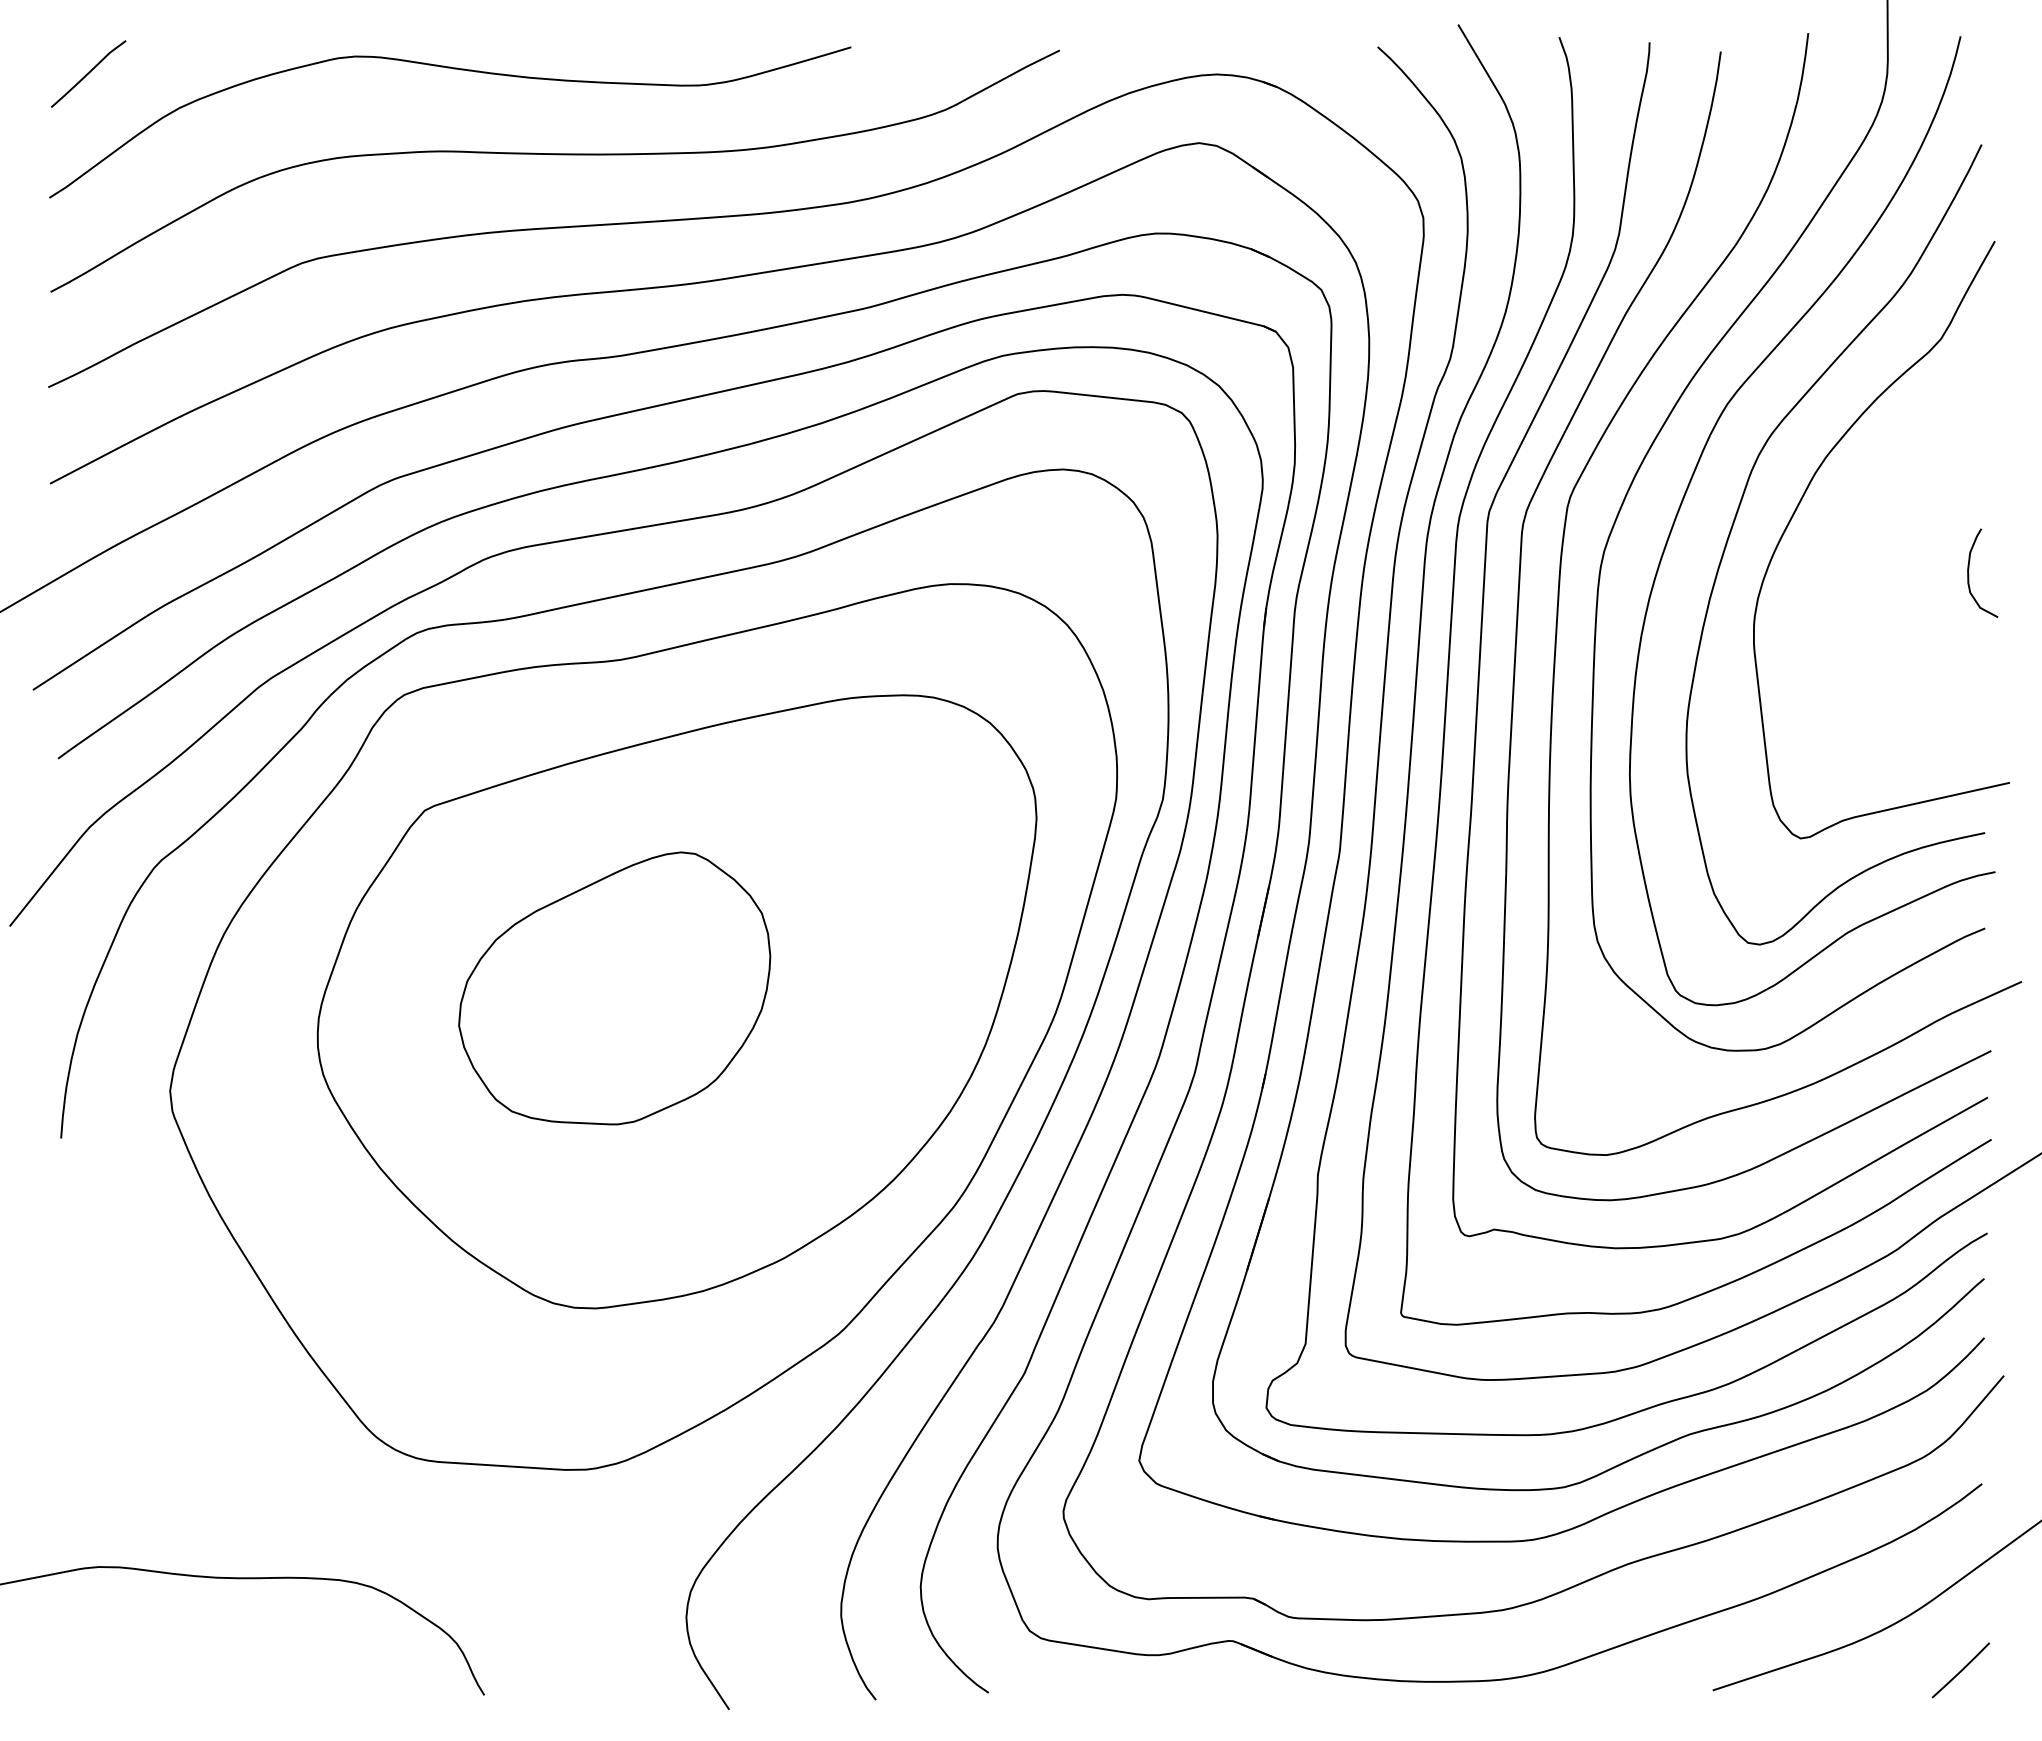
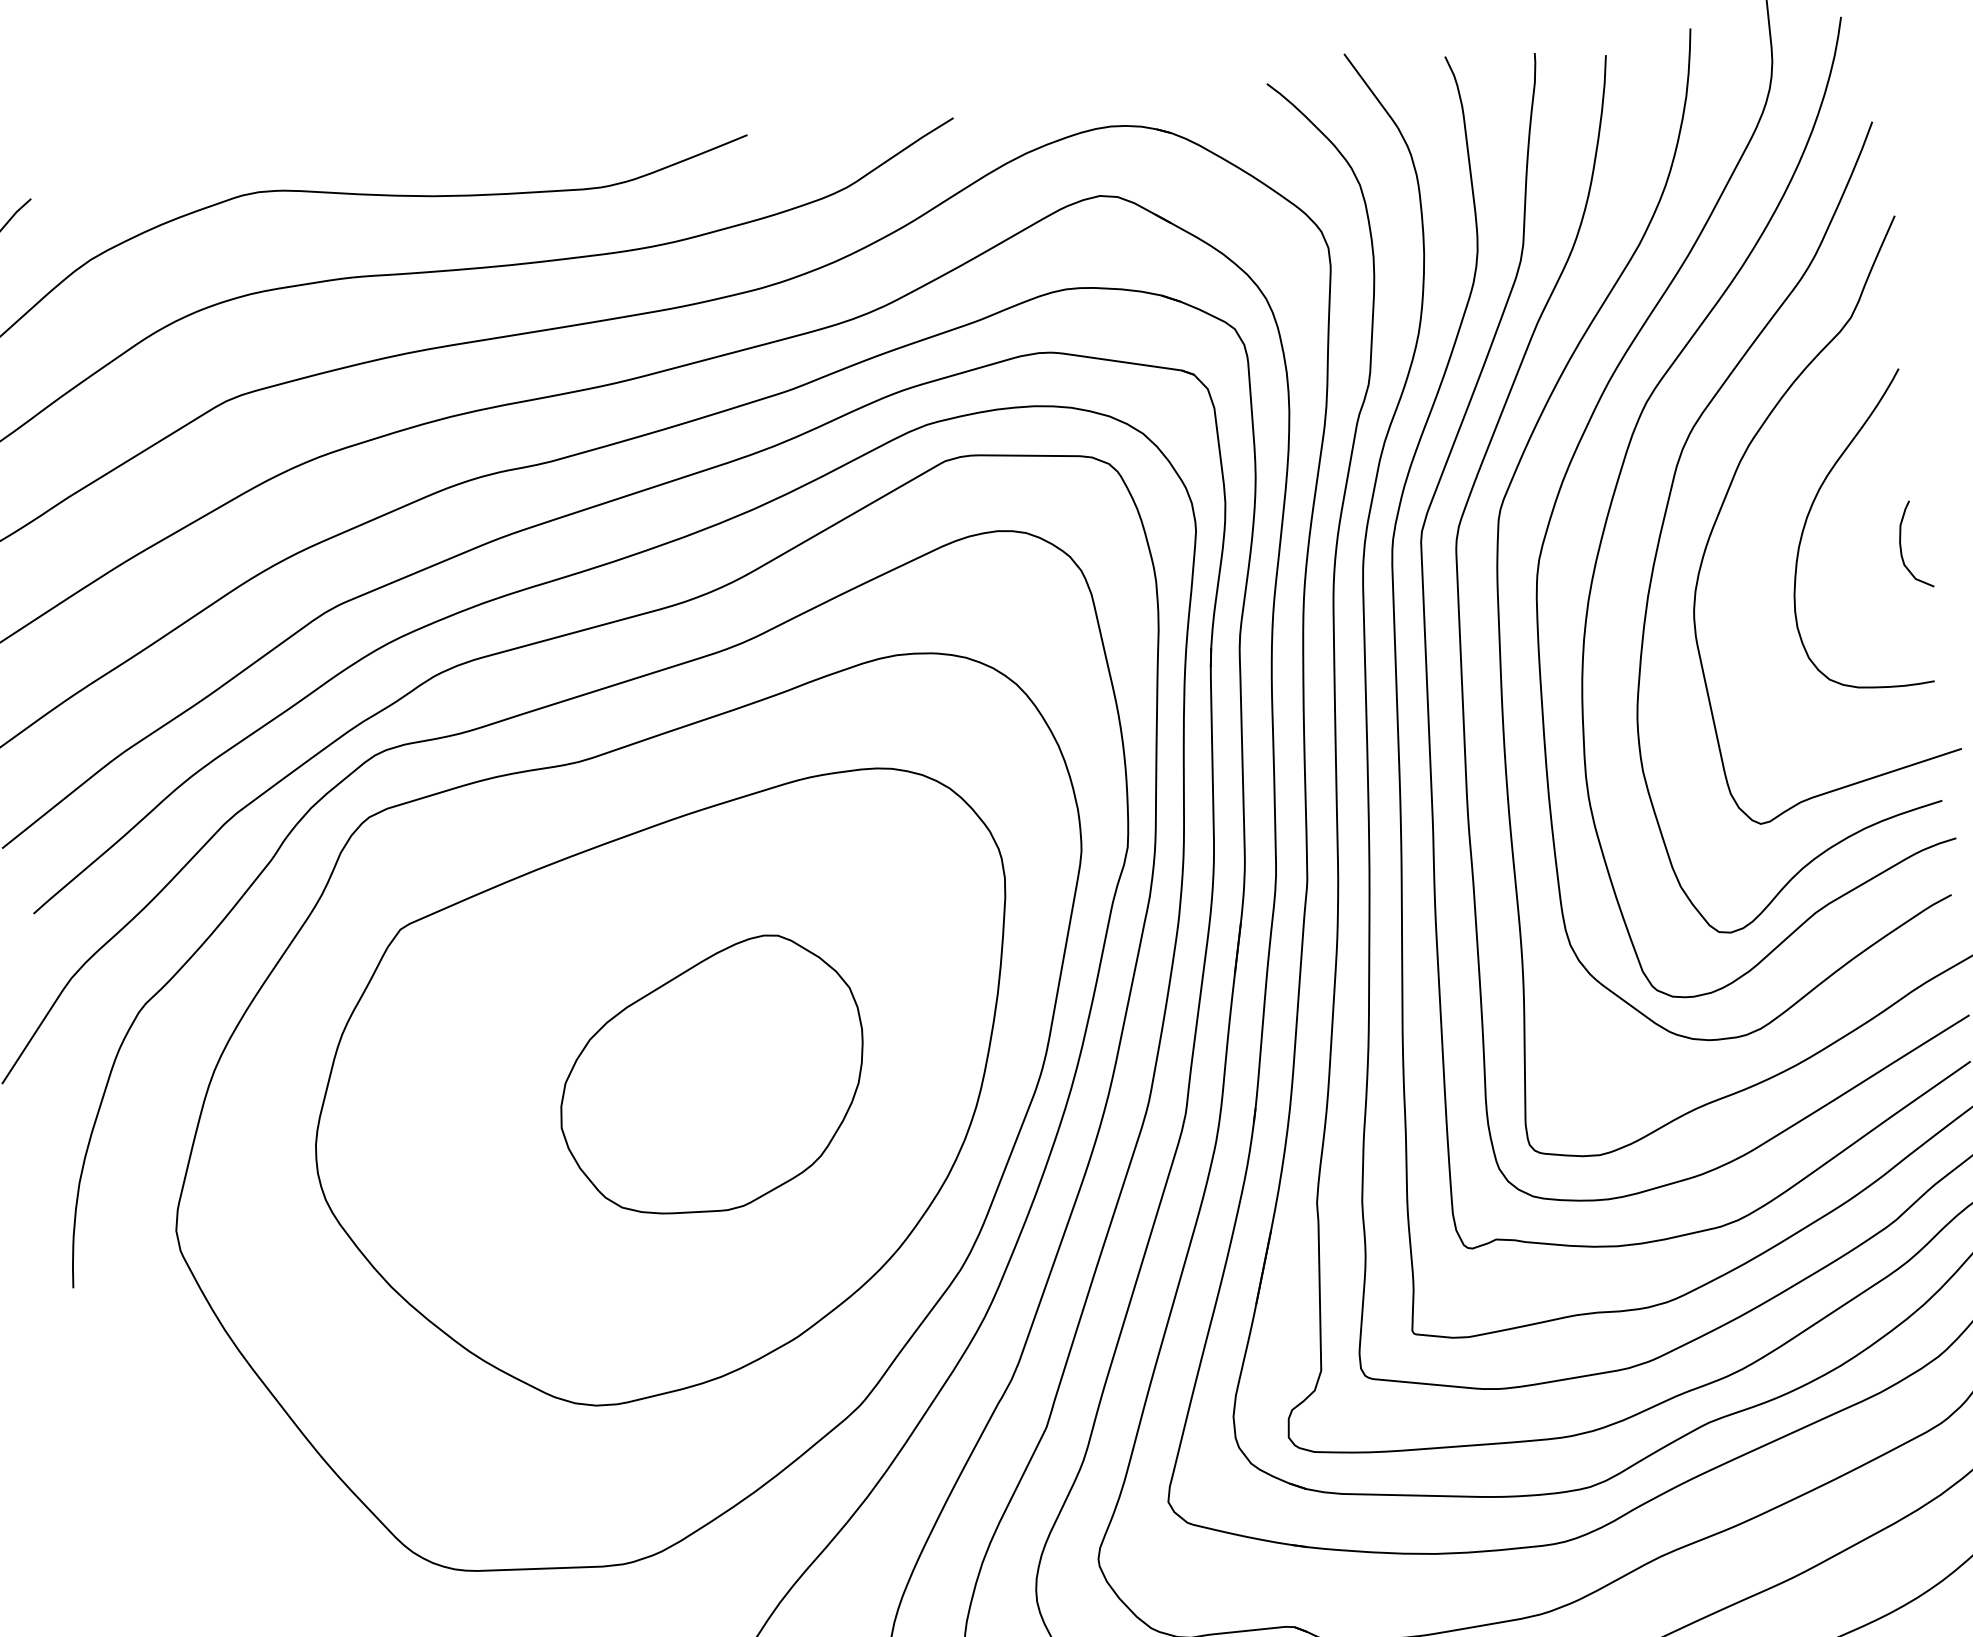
curve: (1879, 533) -> (1809, 515), added
part: (614, 988) -> (711, 1076), moved

